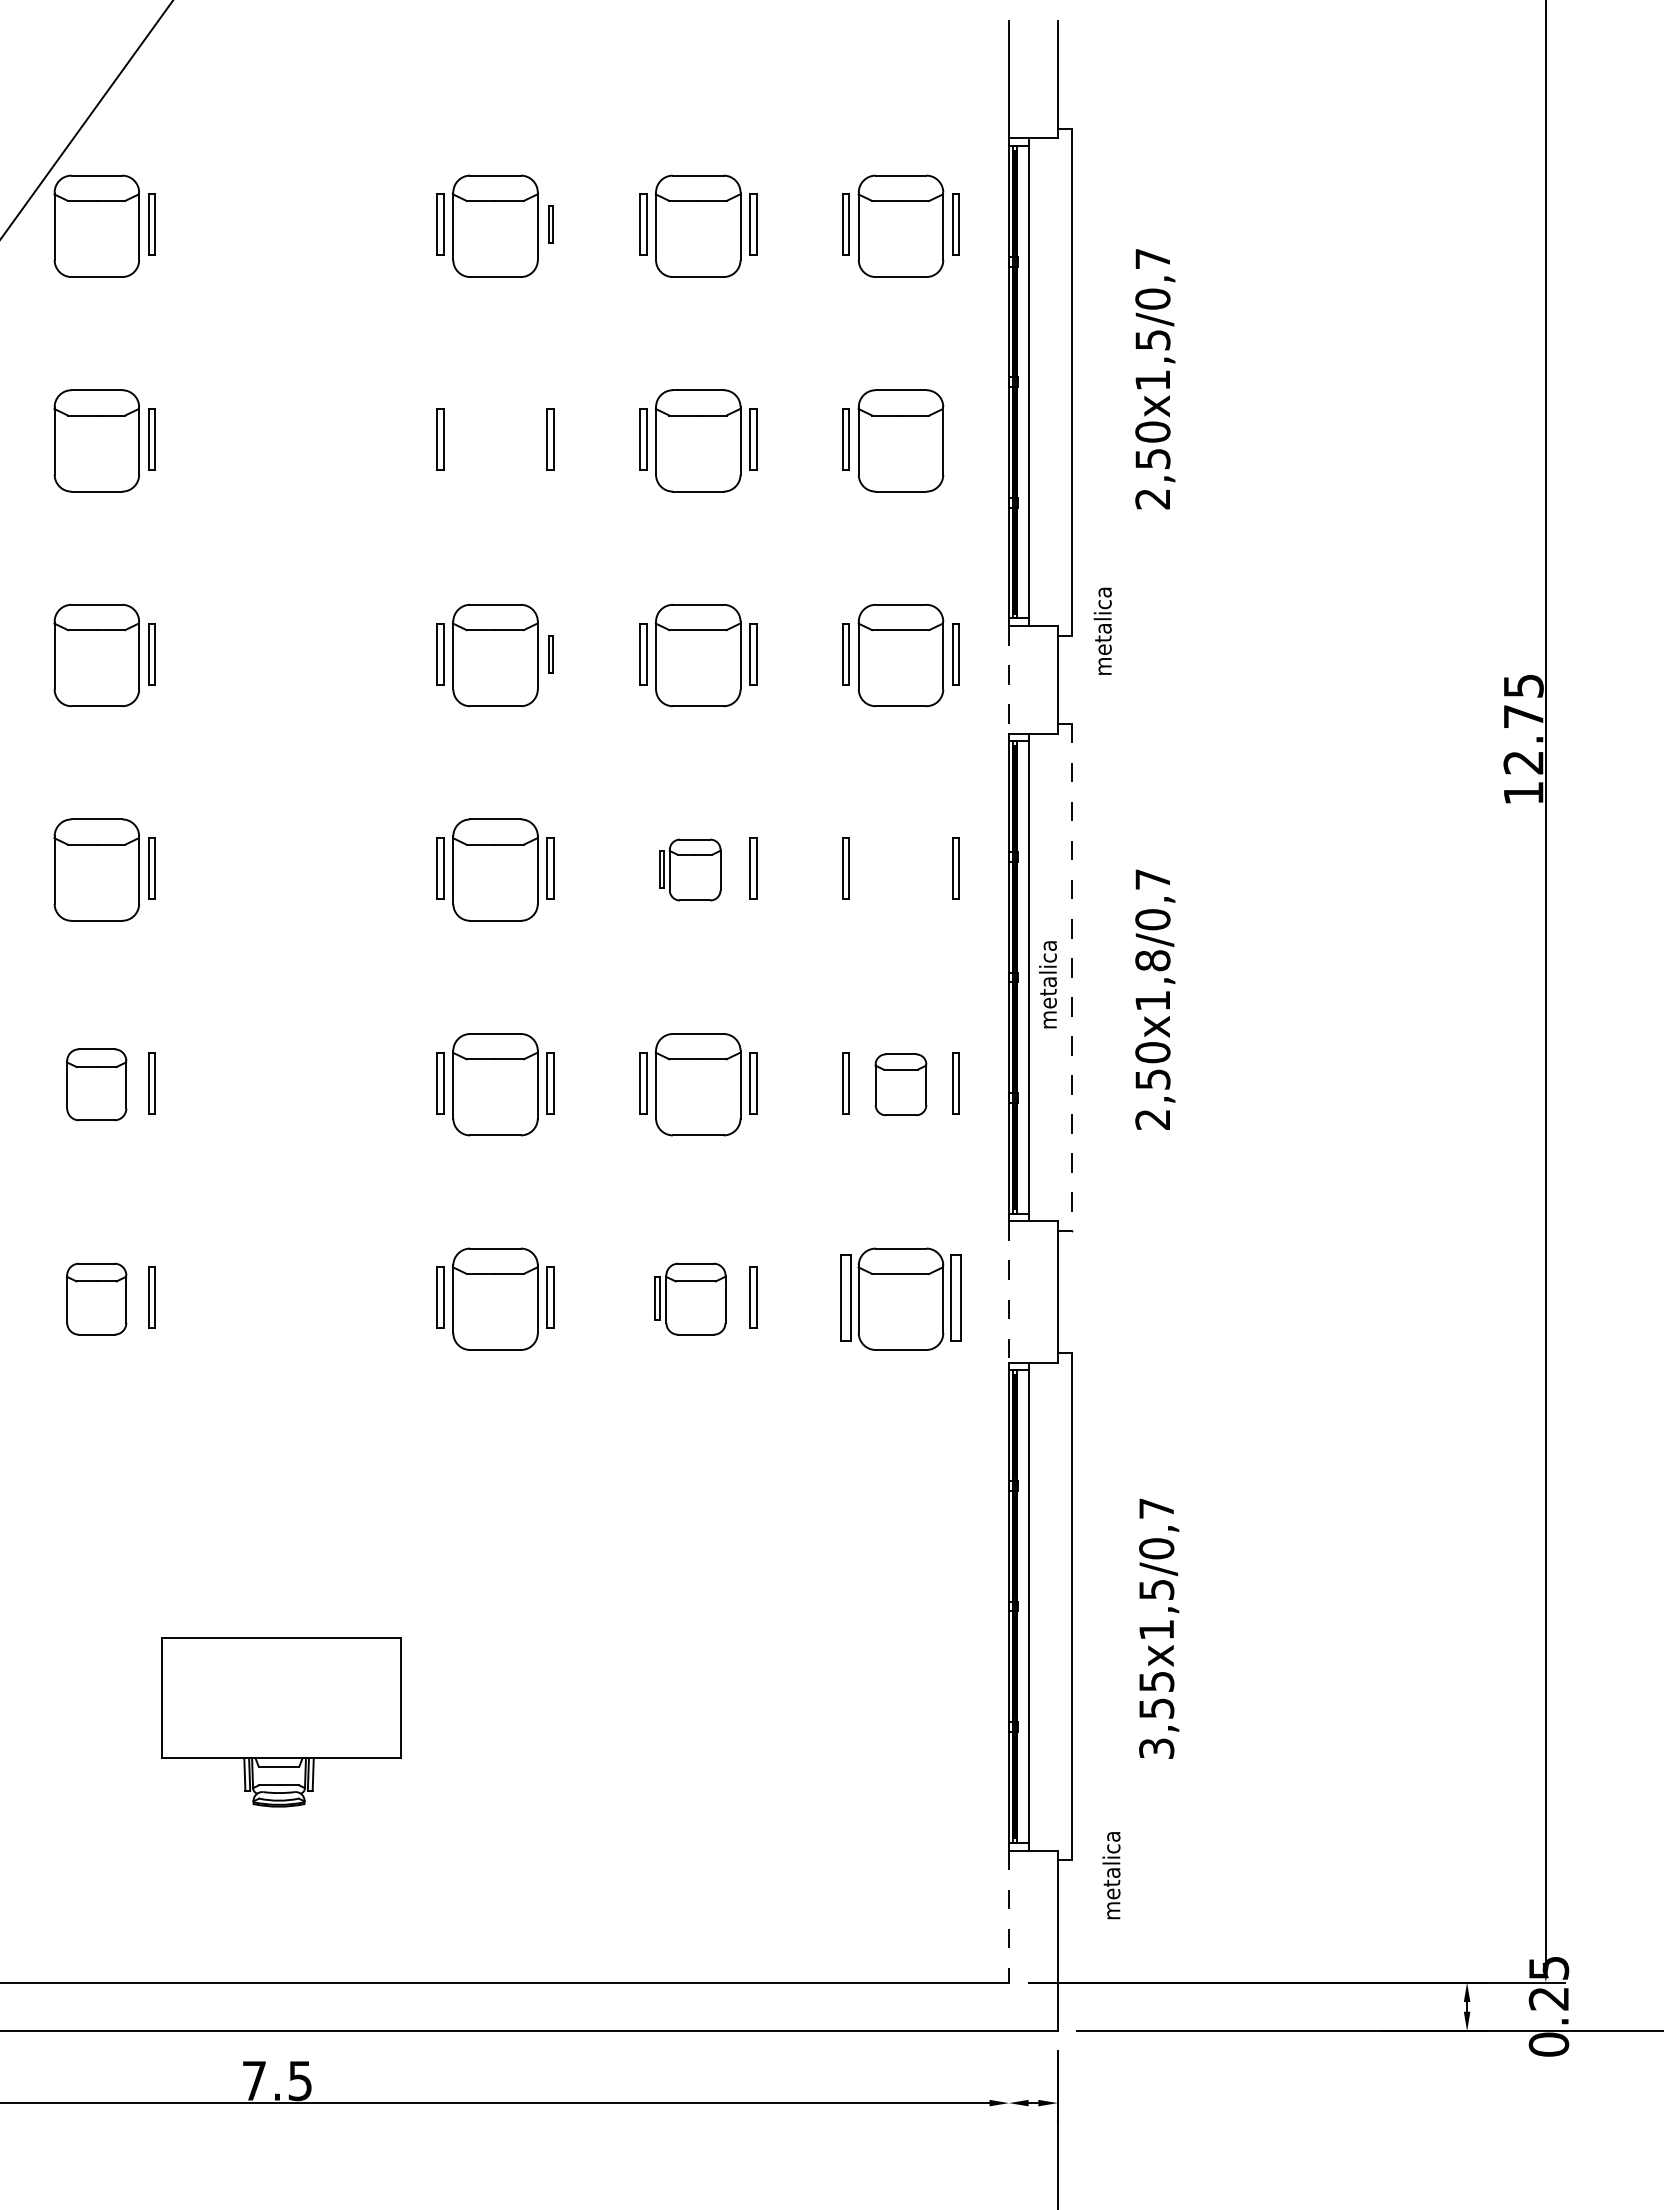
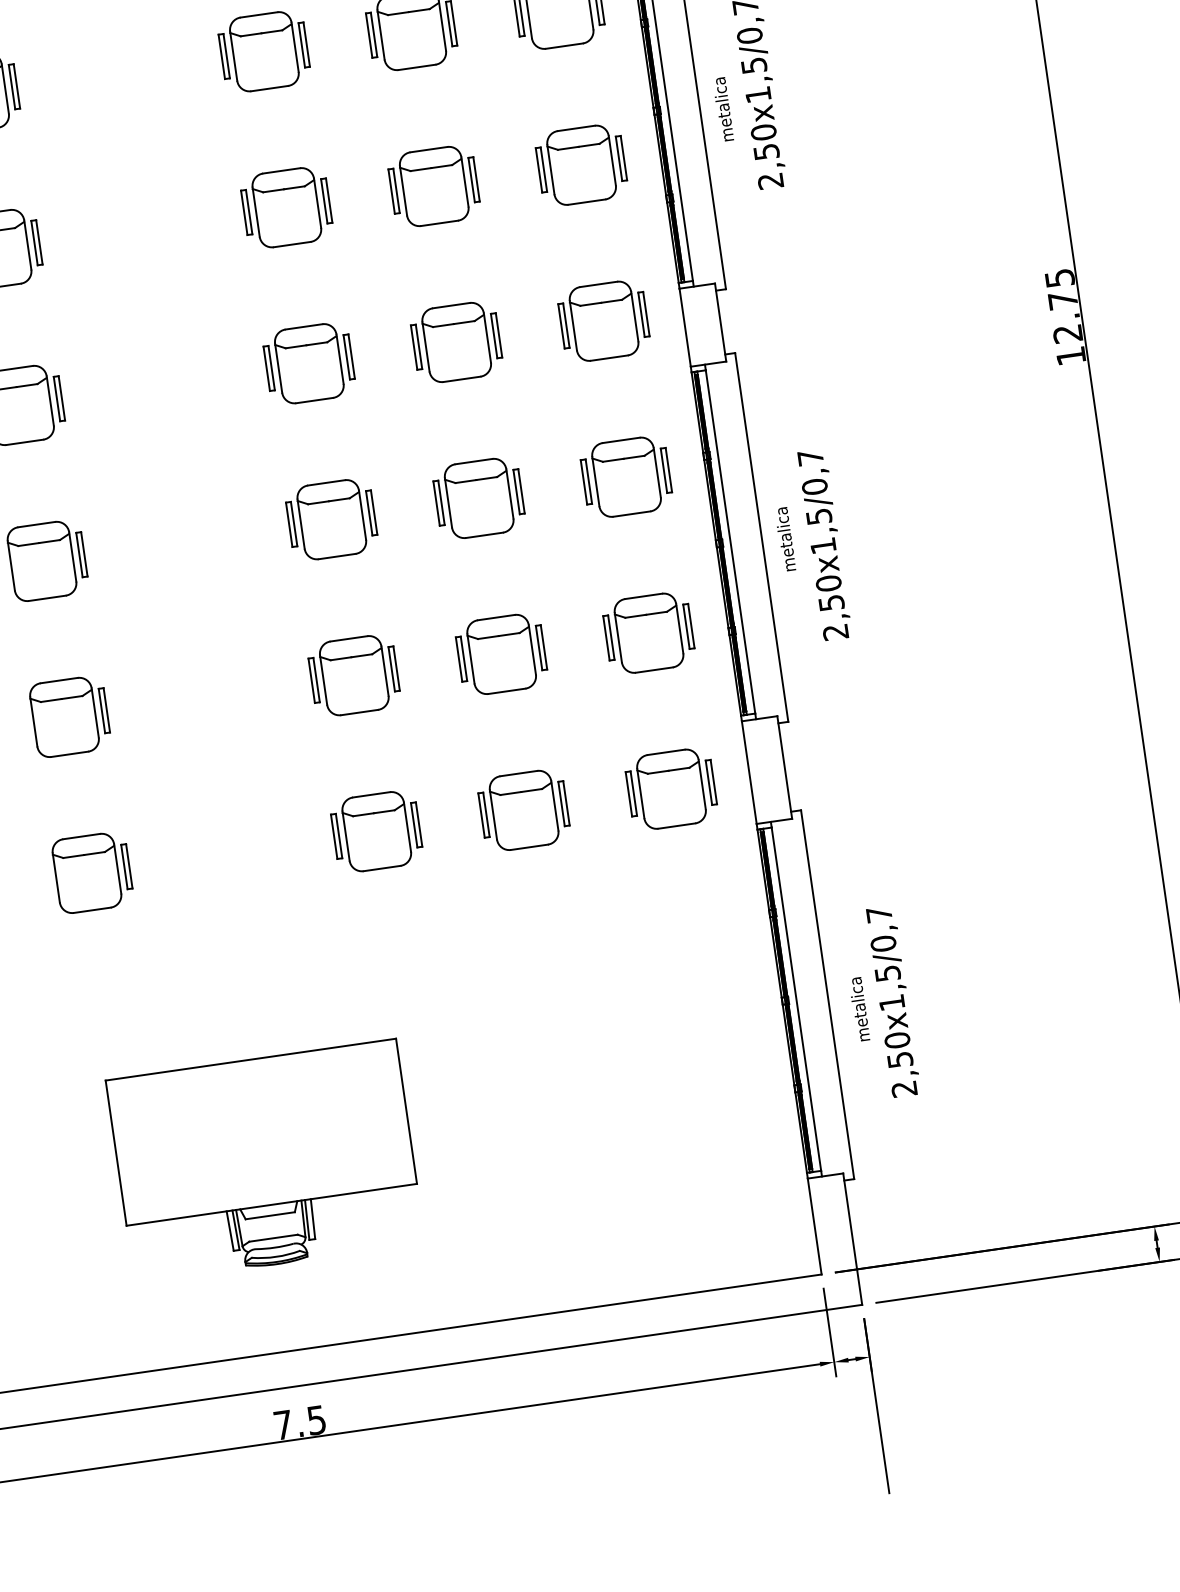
part: (550, 224) -> (304, 44), size x1.67
part: (955, 439) -> (621, 158), added
part: (495, 440) -> (286, 207), added
text: (1102, 630) -> (722, 108), moved
part: (550, 654) -> (349, 357), size x1.67
line: (1009, 679) -> (685, 327), dashed -> solid
part: (690, 869) -> (473, 498), size x1.67
part: (900, 869) -> (626, 476), added
text: (1152, 960) -> (818, 516), 2,50x1,8/0,7 -> 2,50x1,5/0,7
line: (1071, 977) -> (761, 537), dashed -> solid
text: (1047, 984) -> (784, 539), moved
part: (96, 1084) -> (64, 717), size x1.43
part: (900, 1084) -> (648, 633), size x1.67
line: (1009, 1292) -> (749, 772), dashed -> solid
part: (845, 1297) -> (630, 793), size x0.71
part: (955, 1297) -> (710, 782), size x0.71
part: (96, 1298) -> (86, 872), size x1.43
part: (690, 1298) -> (518, 810), size x1.43
text: (1156, 1714) -> (900, 1064), 3,55x1,5/0,7 -> 2,50x1,5/0,7
part: (281, 1722) -> (265, 1161), size x1.67
text: (1111, 1875) -> (859, 1009), moved
line: (1009, 1916) -> (815, 1226), dashed -> solid
line: (1009, 2062) -> (830, 1332), added

